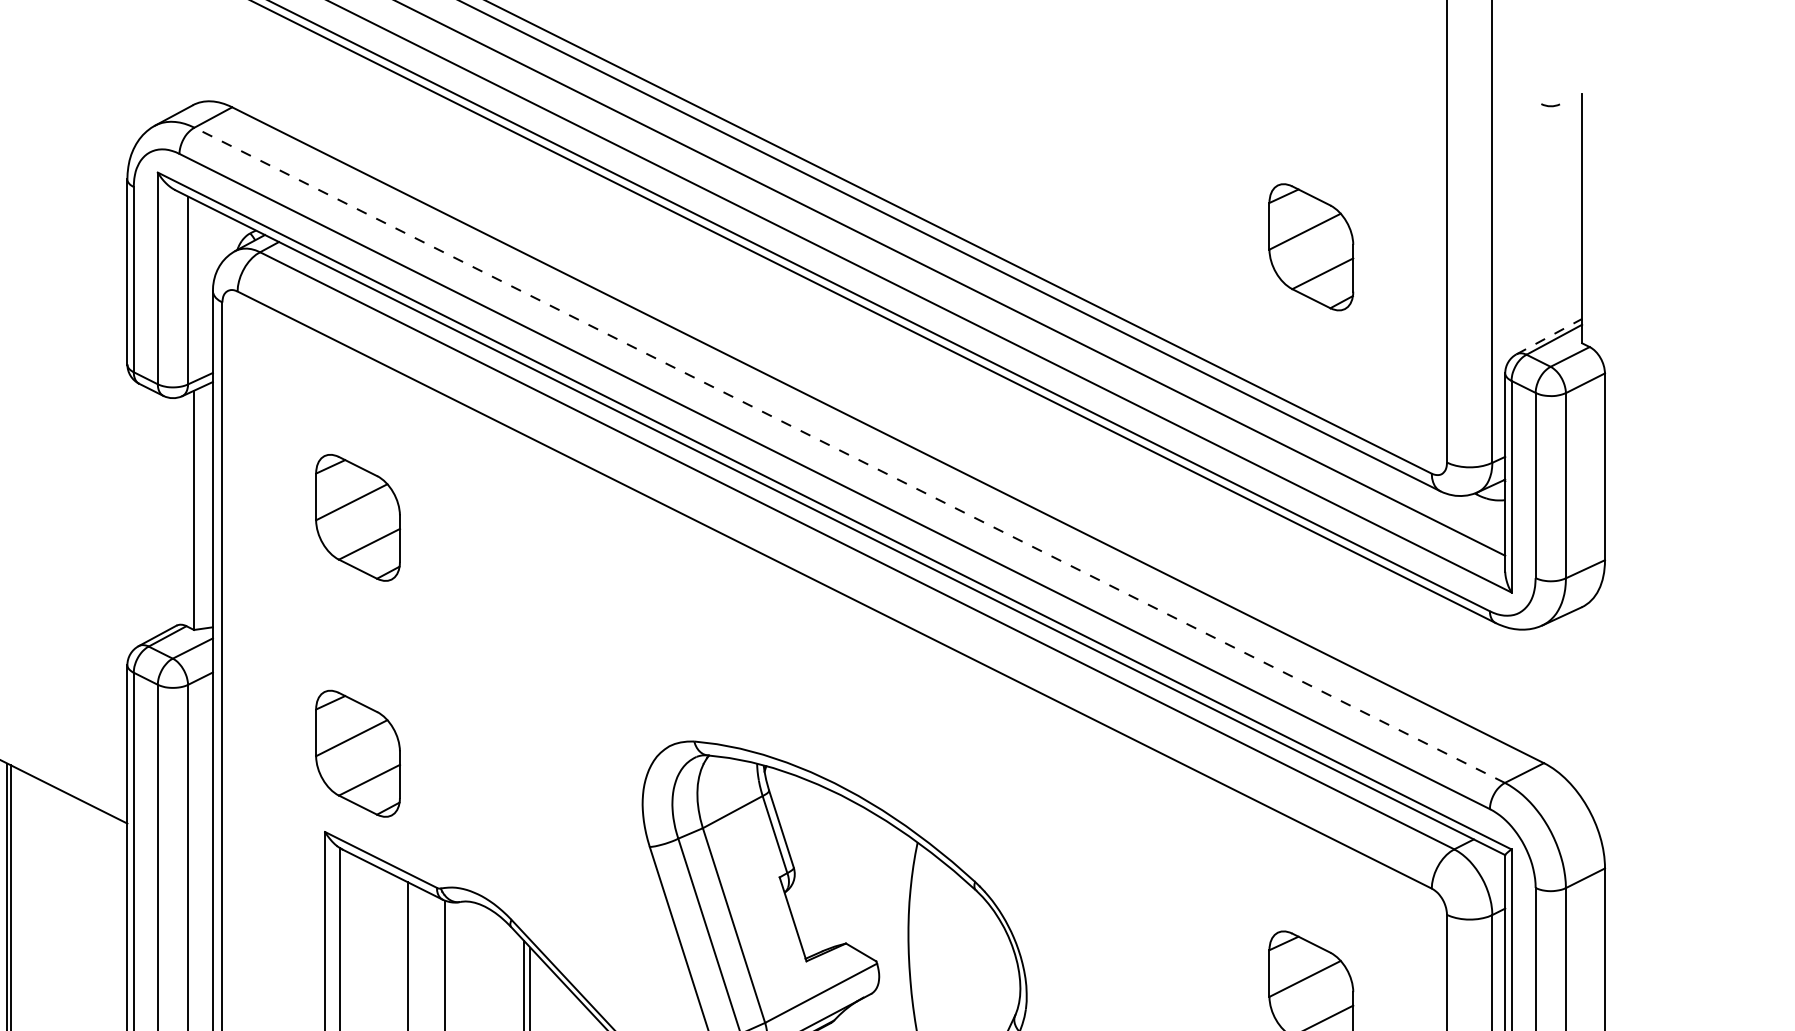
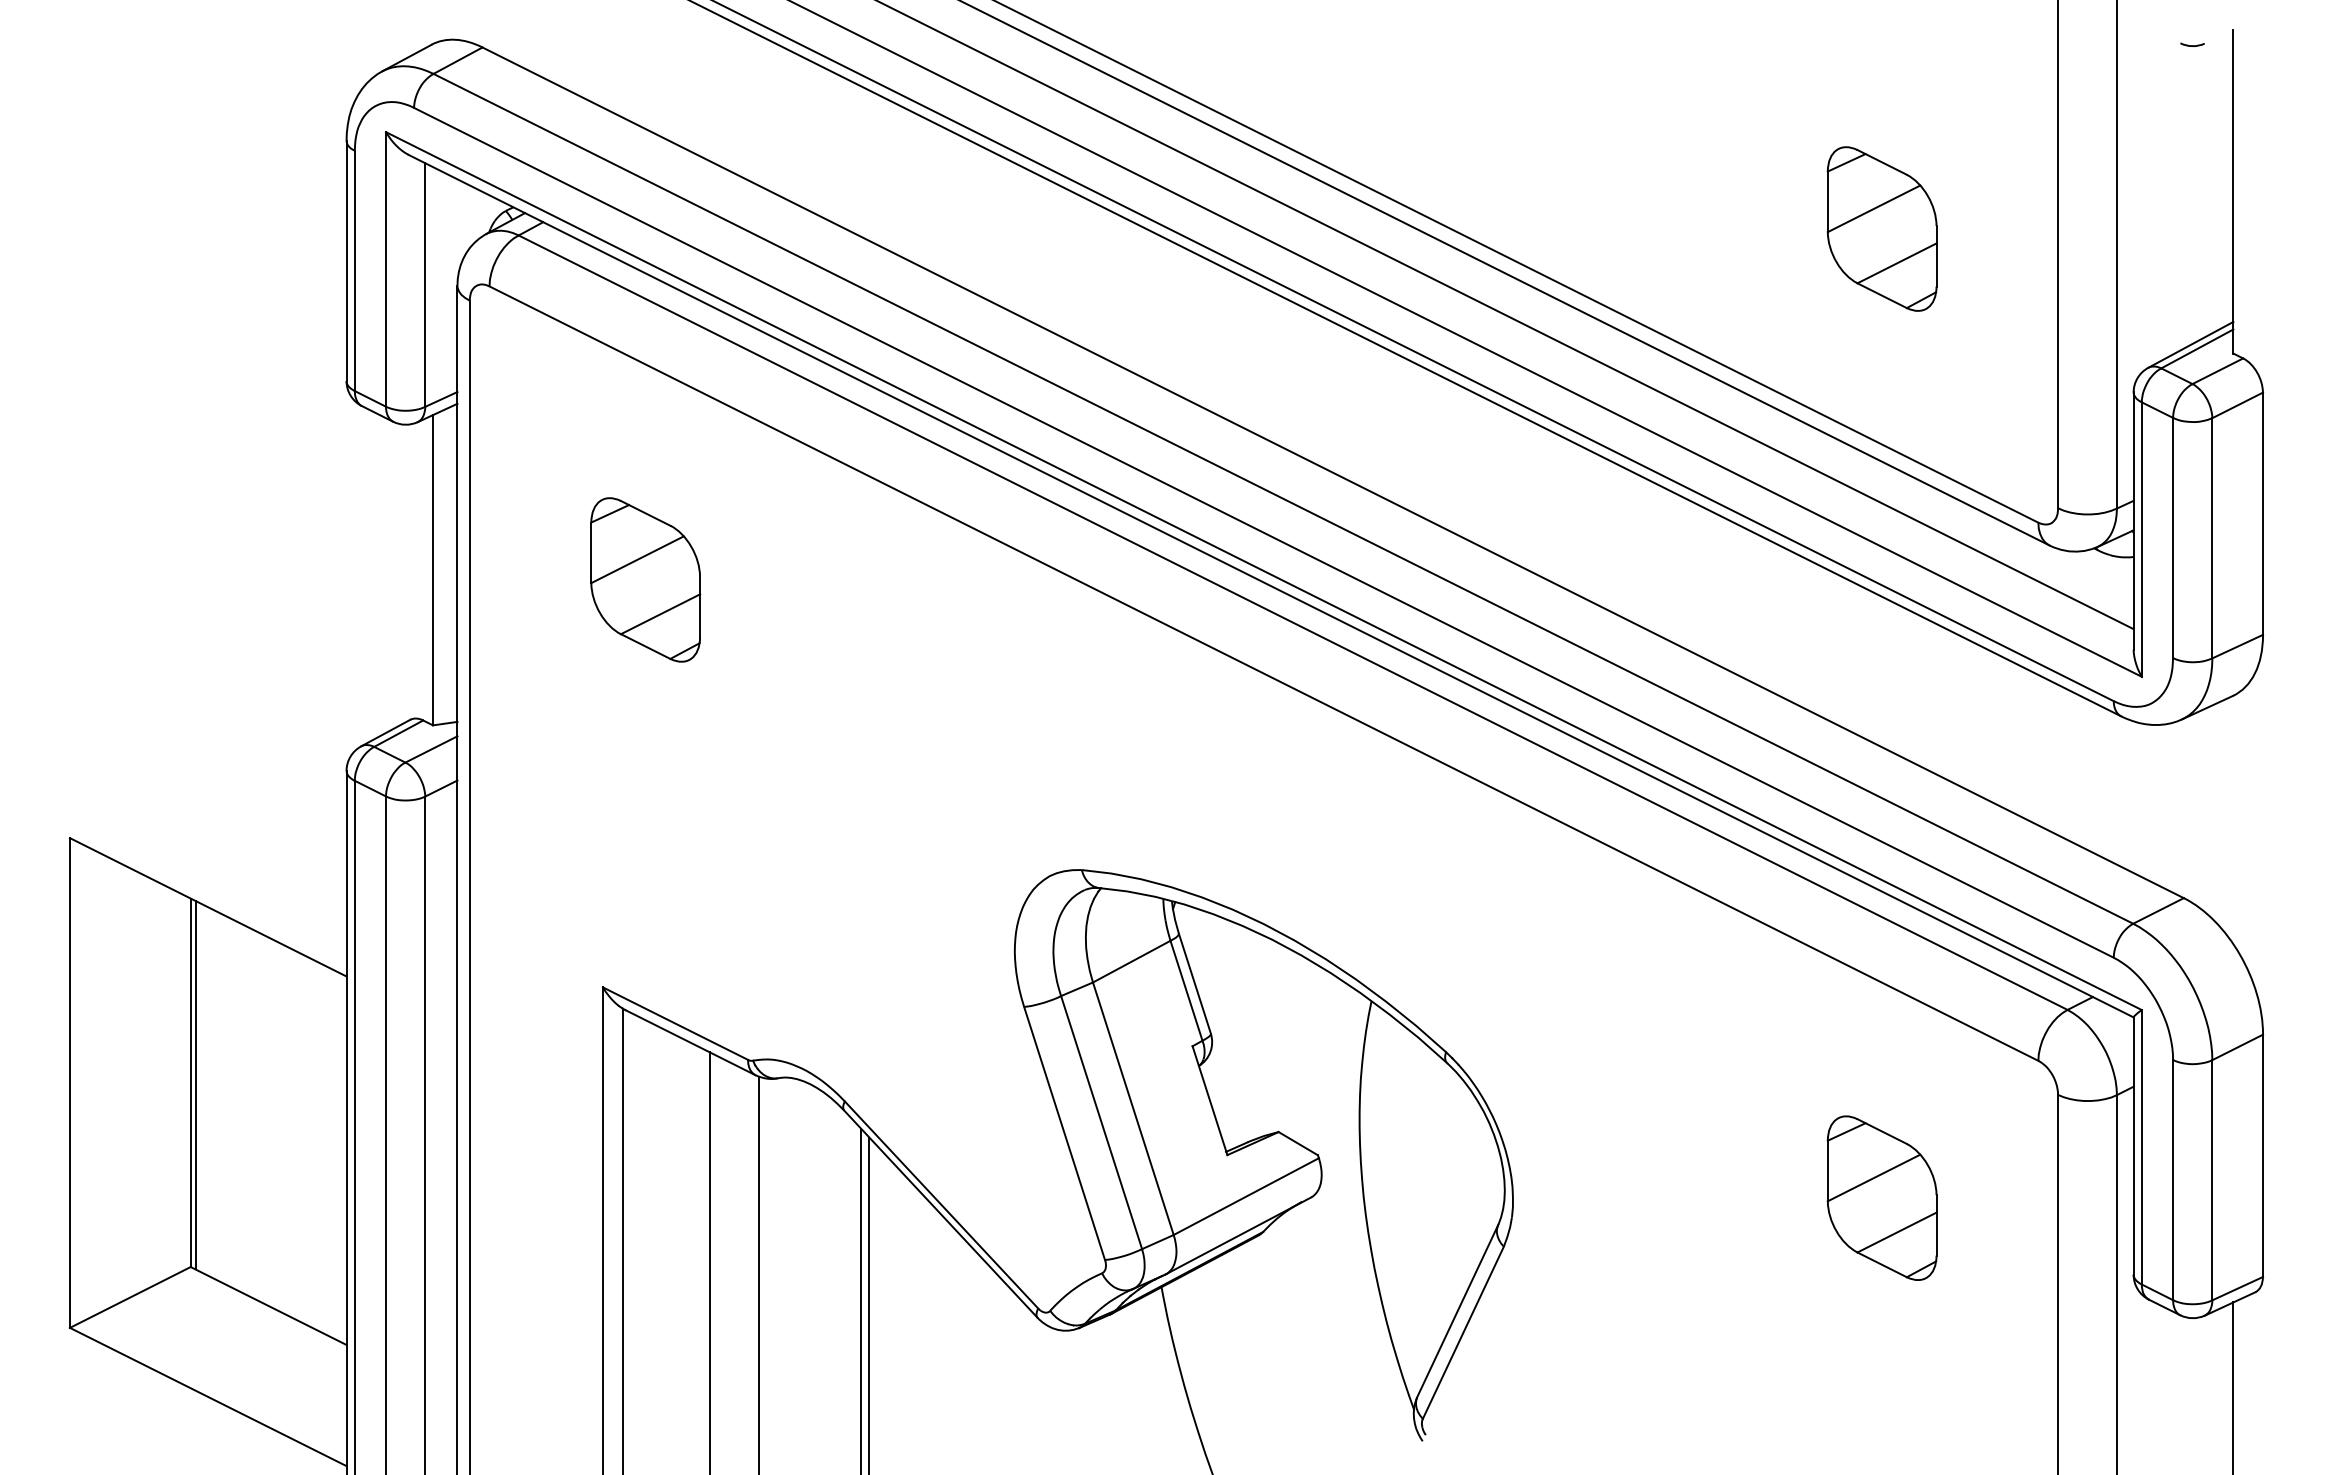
line: (1549, 336) -> (2191, 344), dashed -> solid
line: (849, 455) -> (1282, 498), dashed -> solid
part: (357, 753) -> (645, 885), removed

